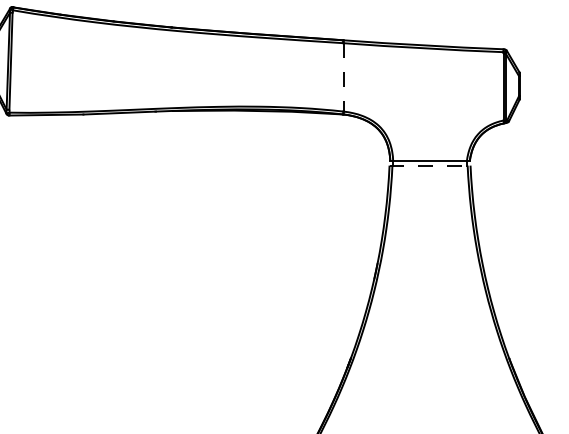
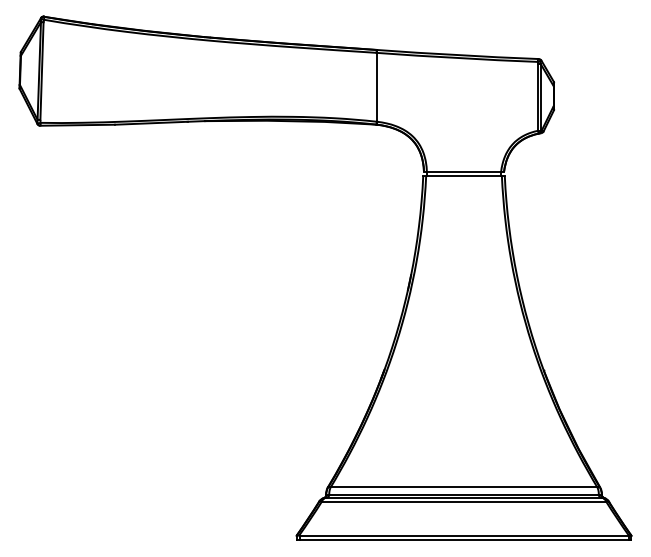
line: (343, 77) -> (376, 87), dashed -> solid
line: (430, 165) -> (464, 176), dashed -> solid

